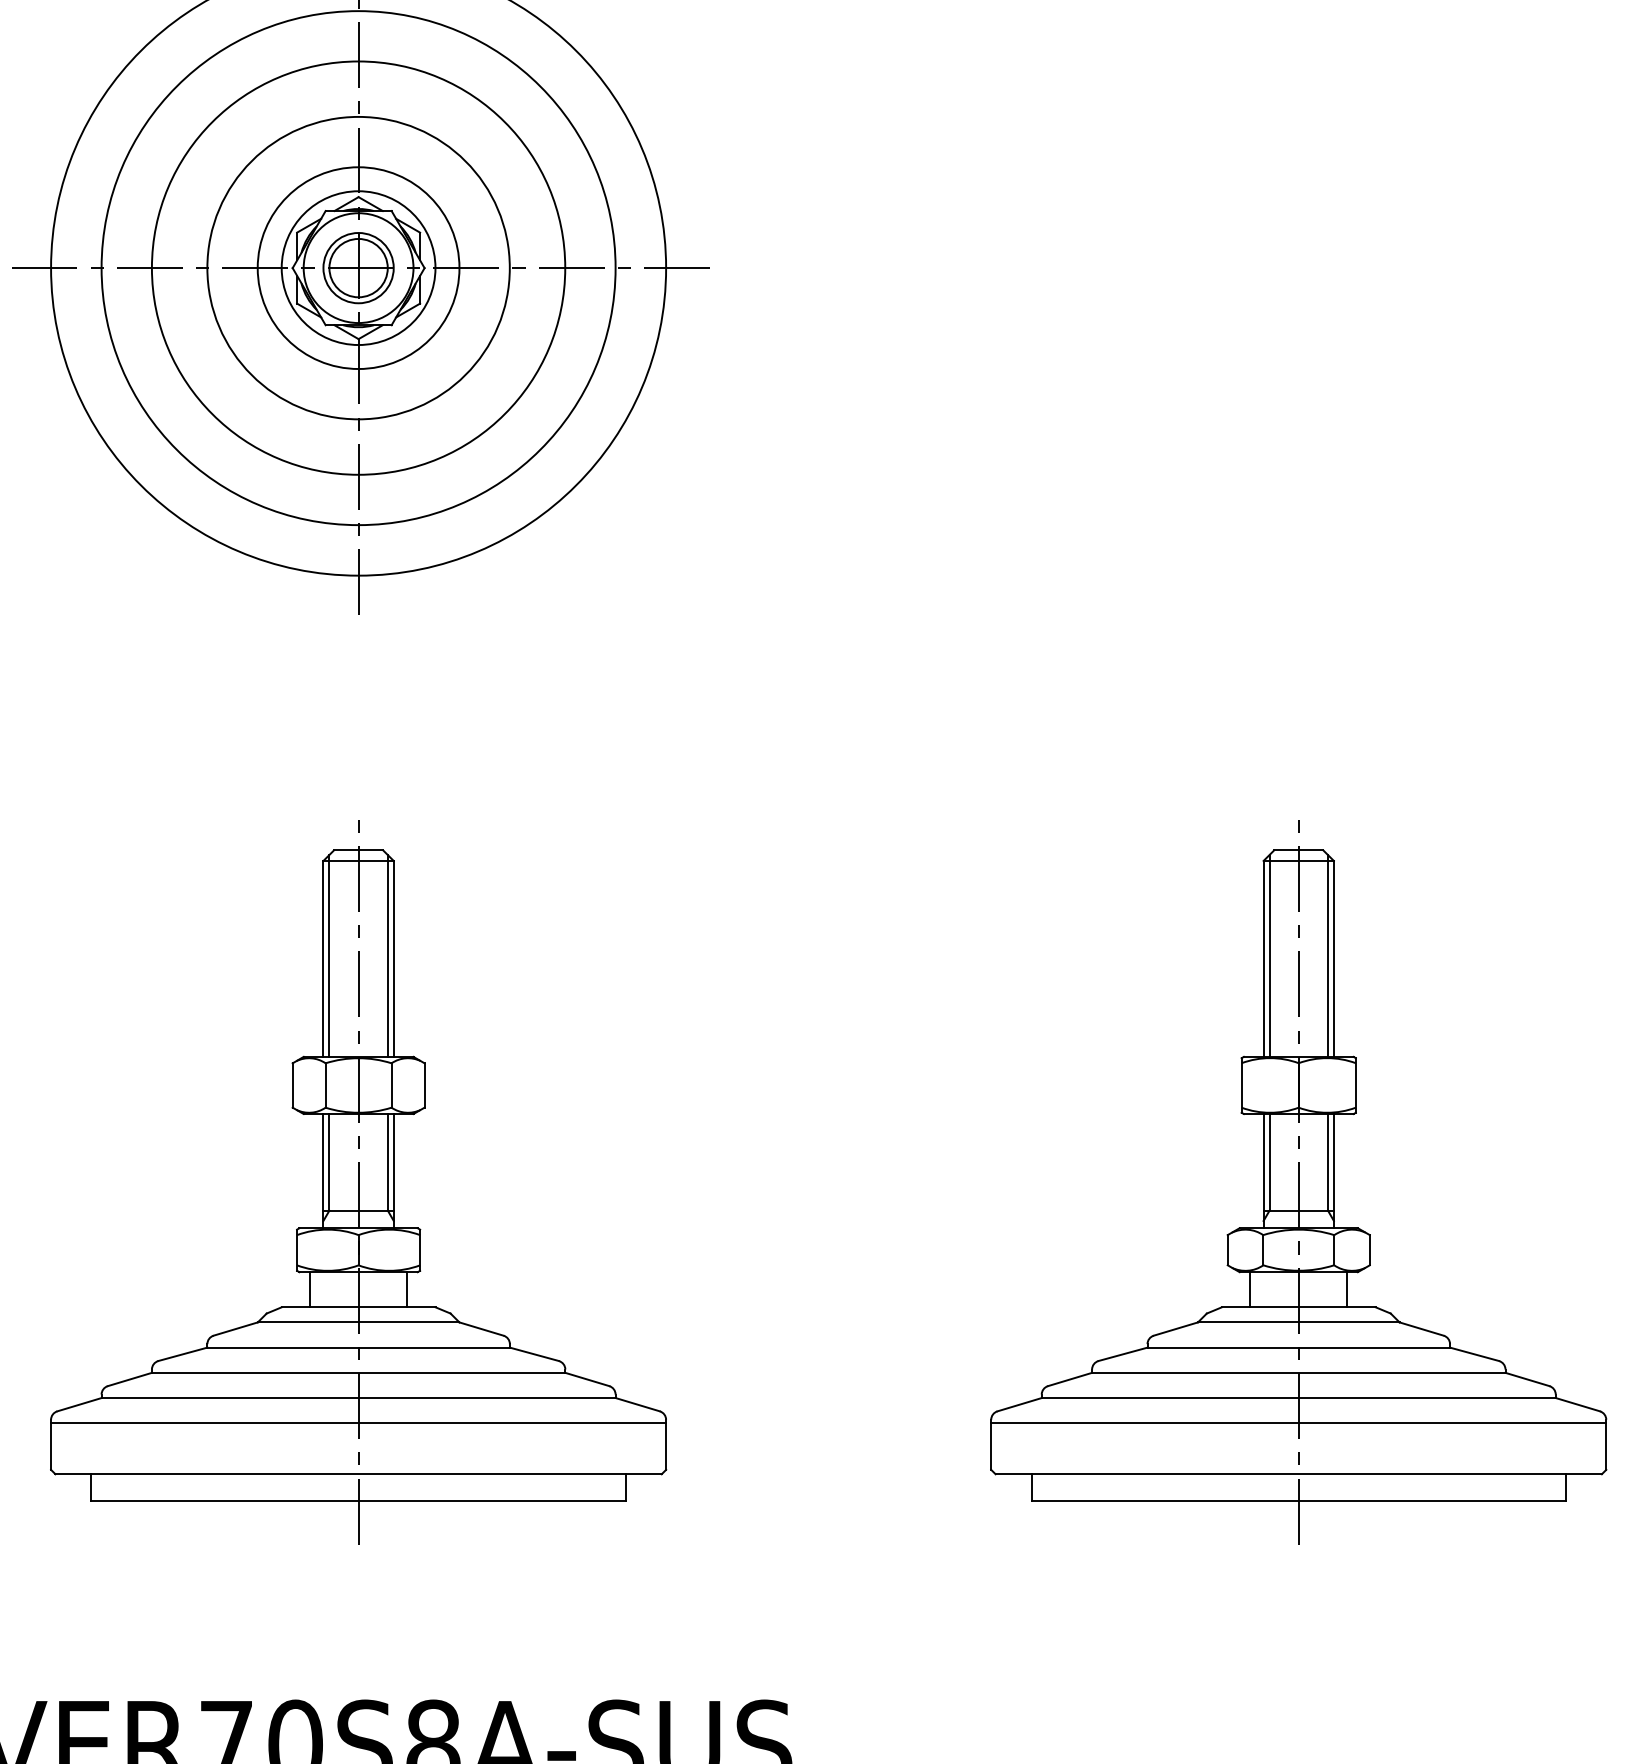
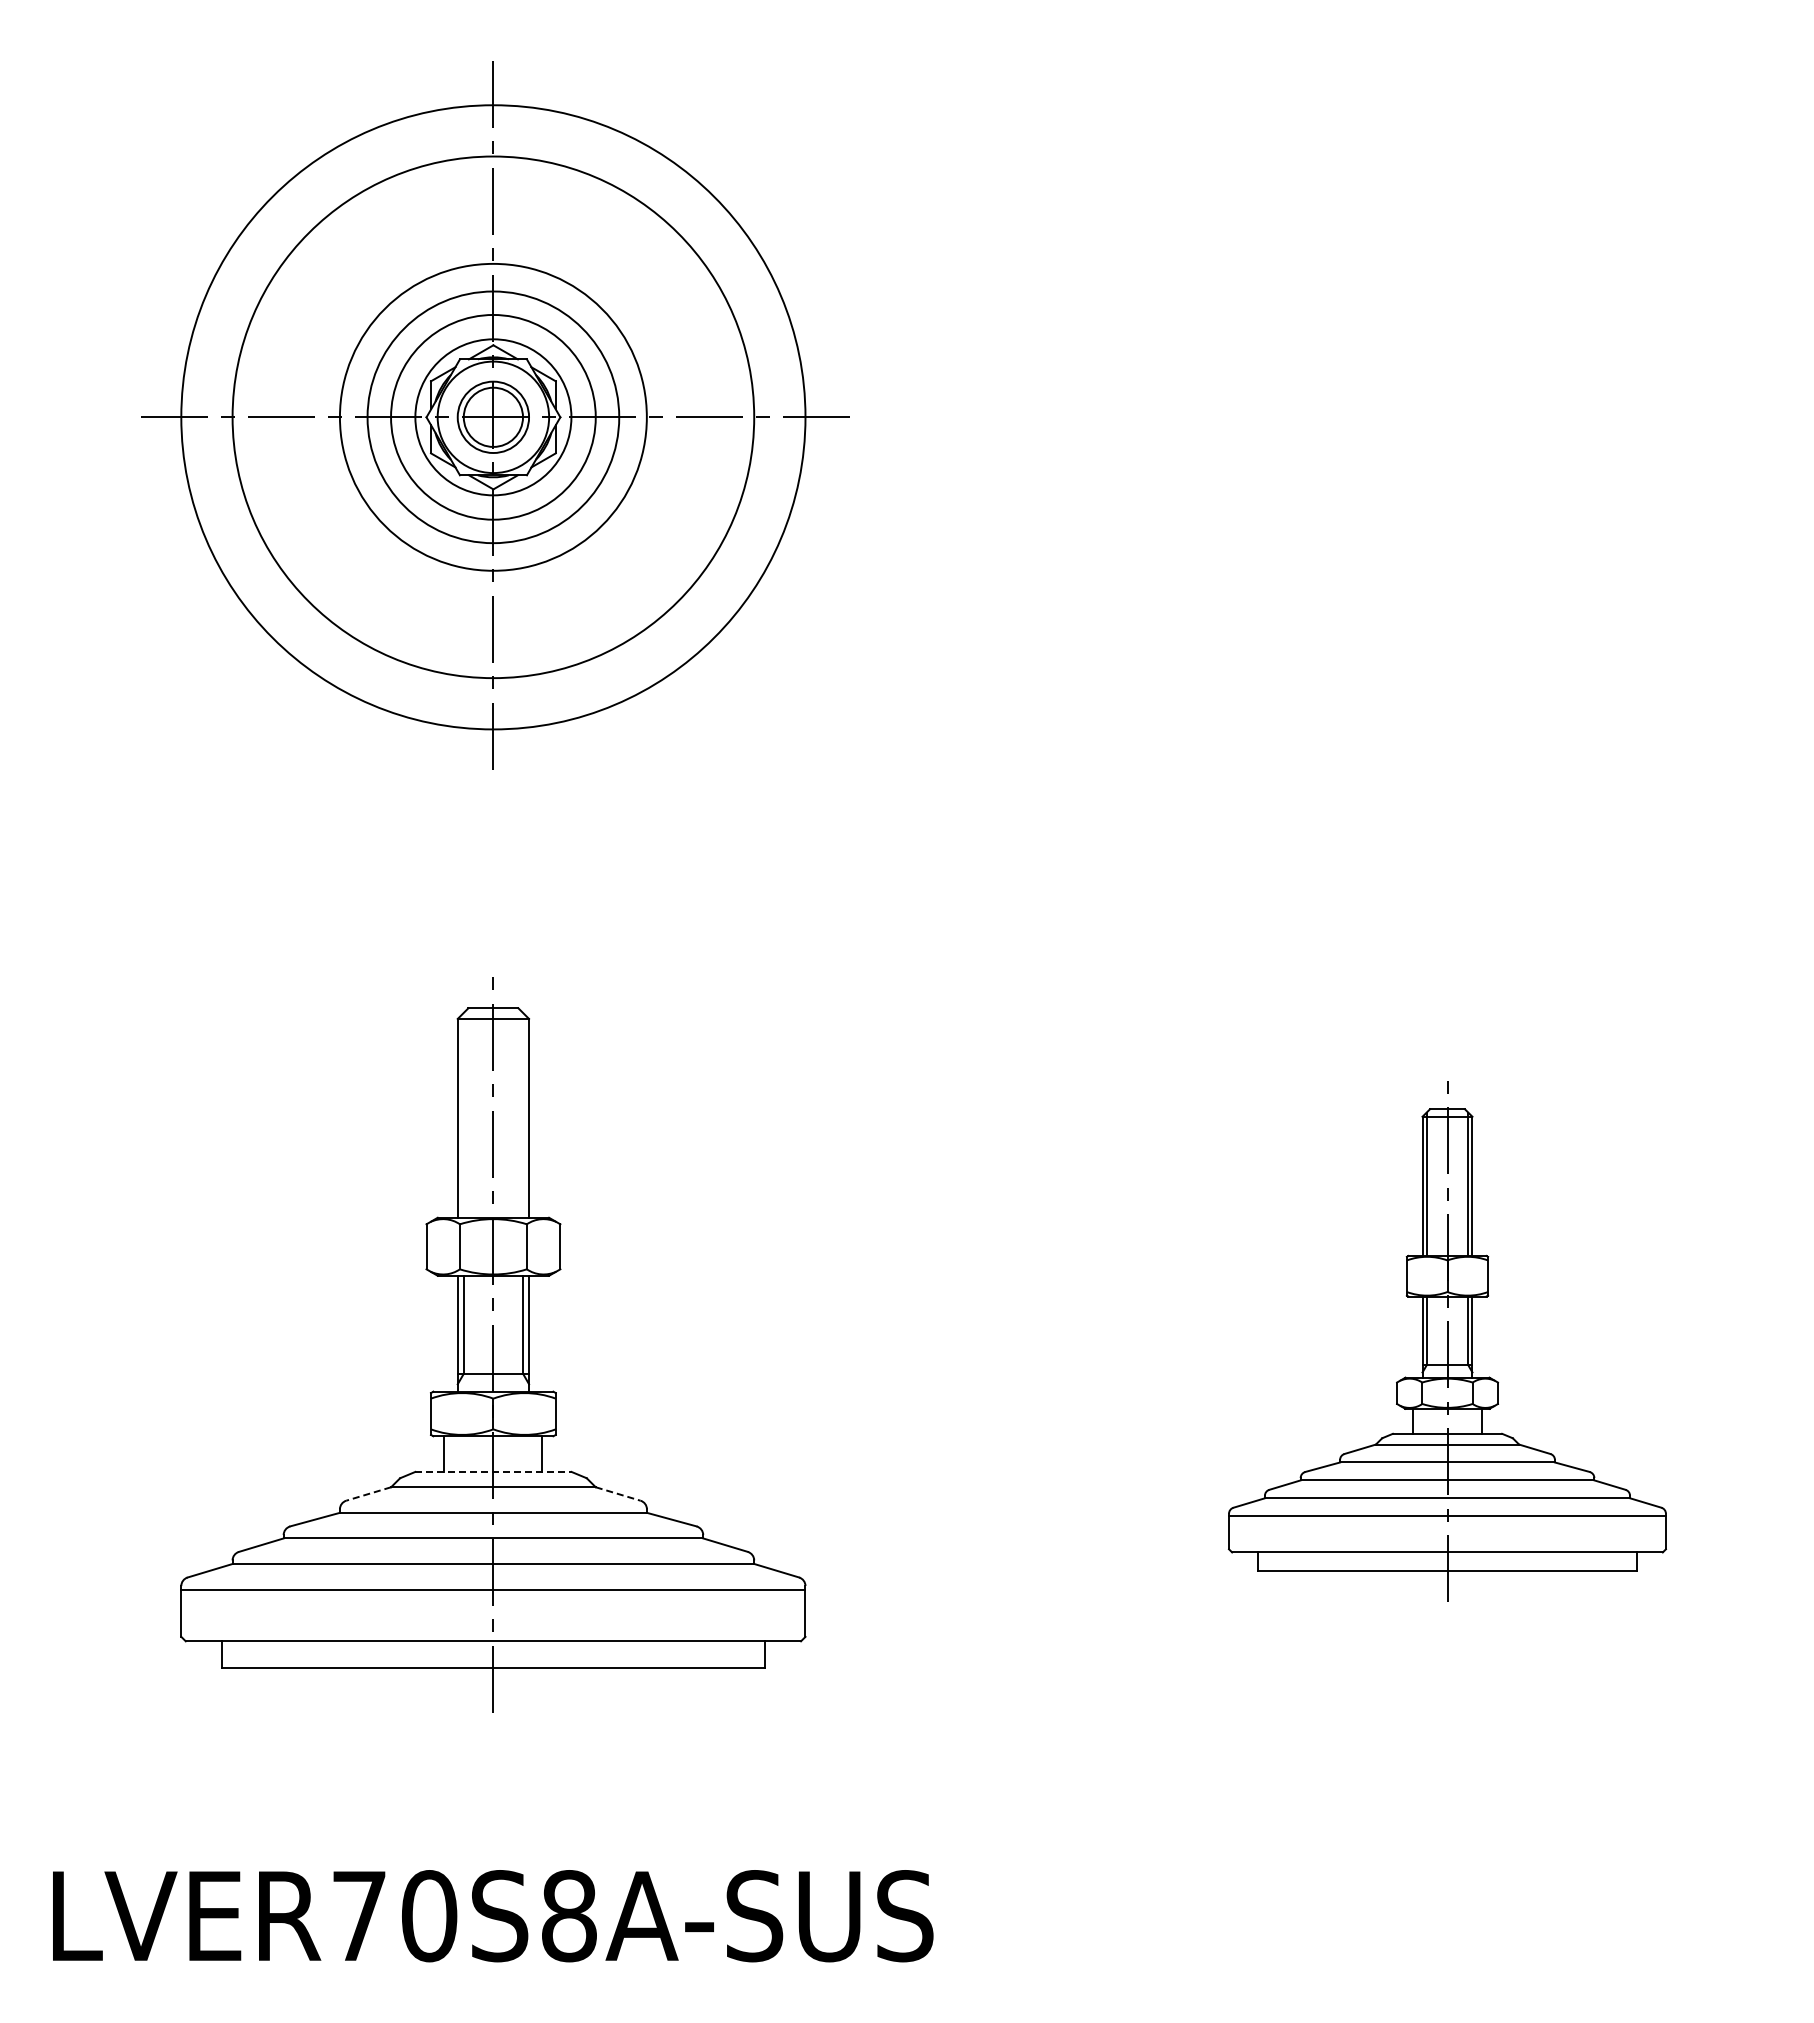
circle: (358, 268) -> (493, 417), size x0.6
line: (329, 955) -> (463, 1114), removed
line: (388, 955) -> (523, 1114), removed
part: (1298, 1181) -> (1447, 1344), size x0.7
line: (358, 1306) -> (493, 1471), solid -> dashed
line: (235, 1329) -> (368, 1494), solid -> dashed
line: (481, 1329) -> (618, 1494), solid -> dashed

